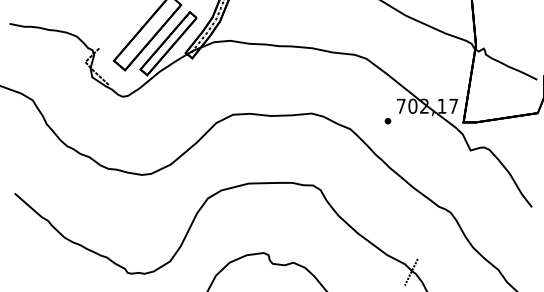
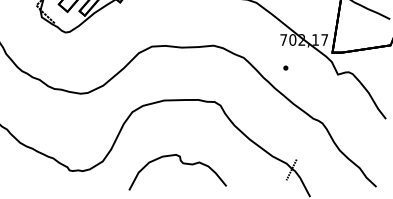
part: (387, 121) -> (285, 68), moved

